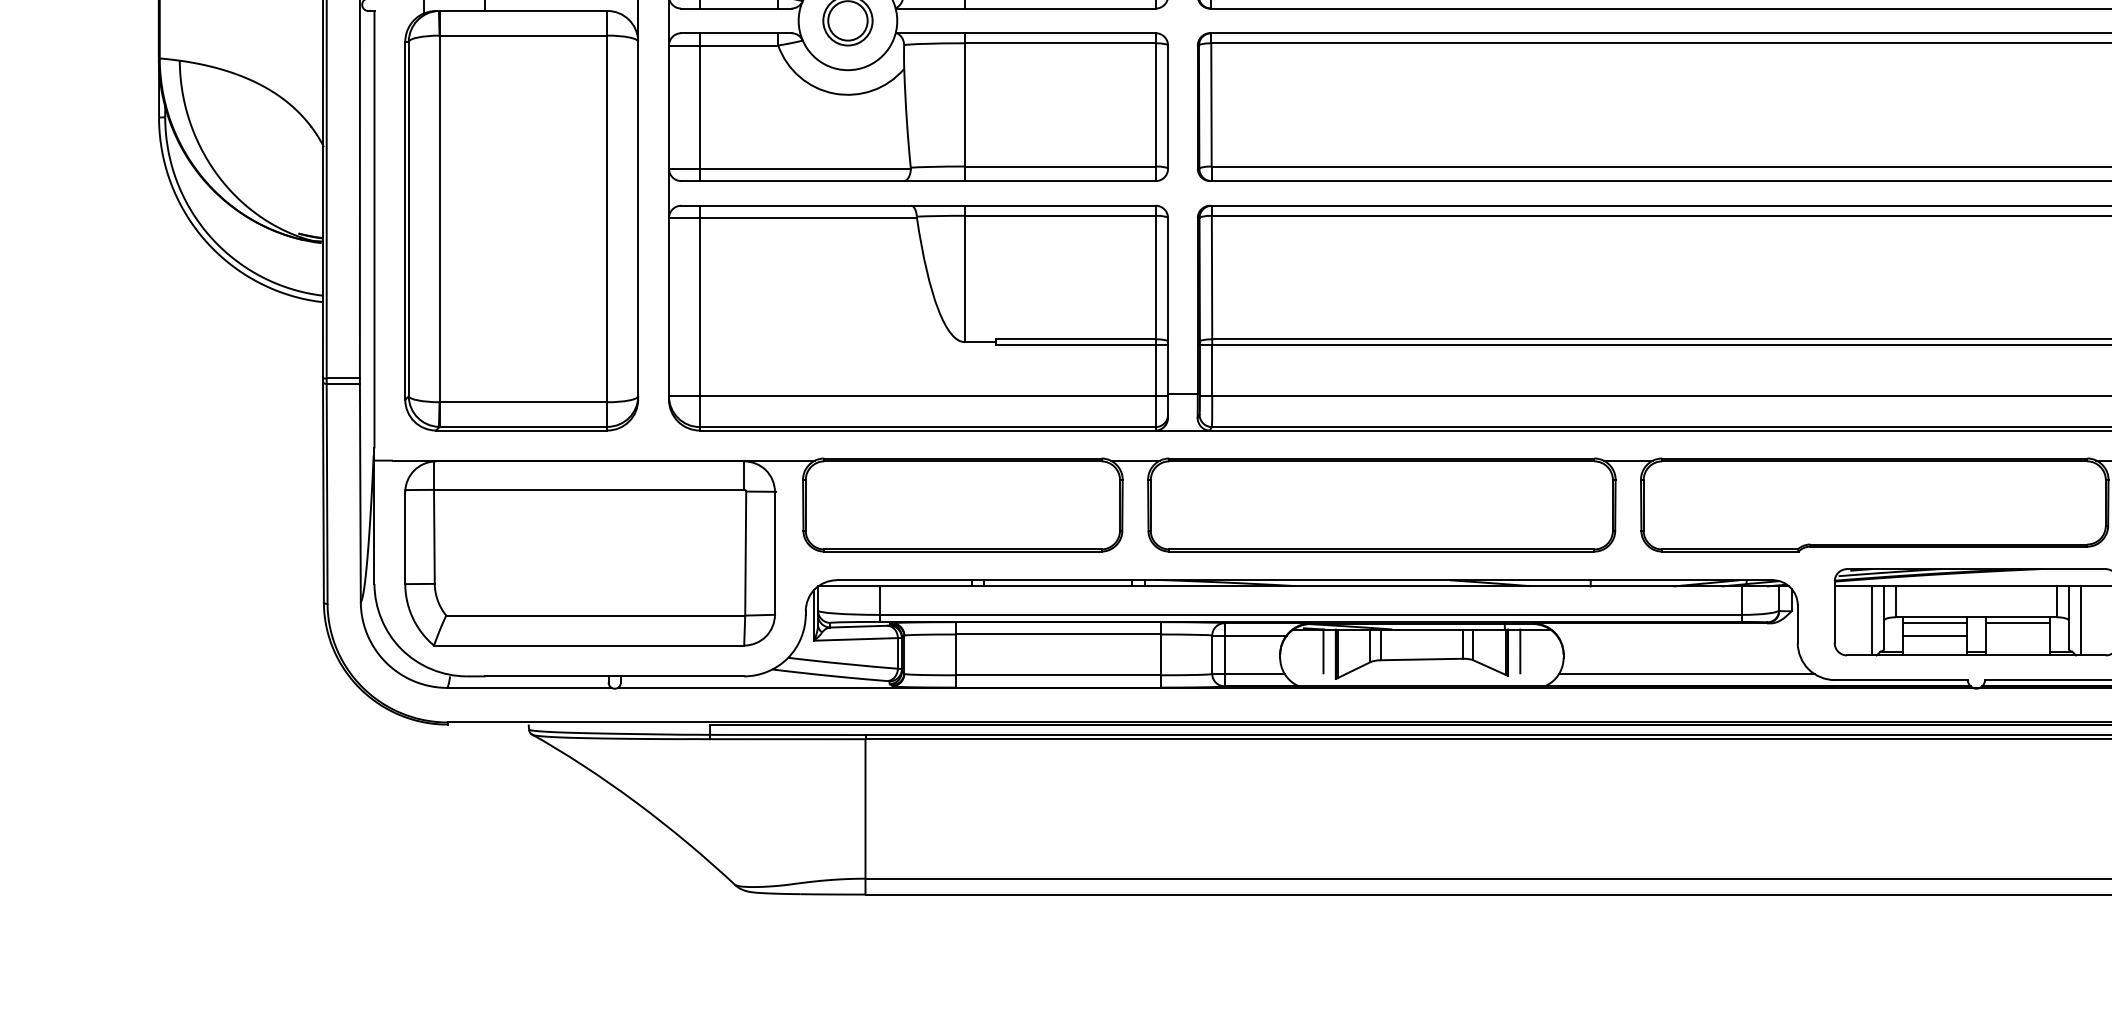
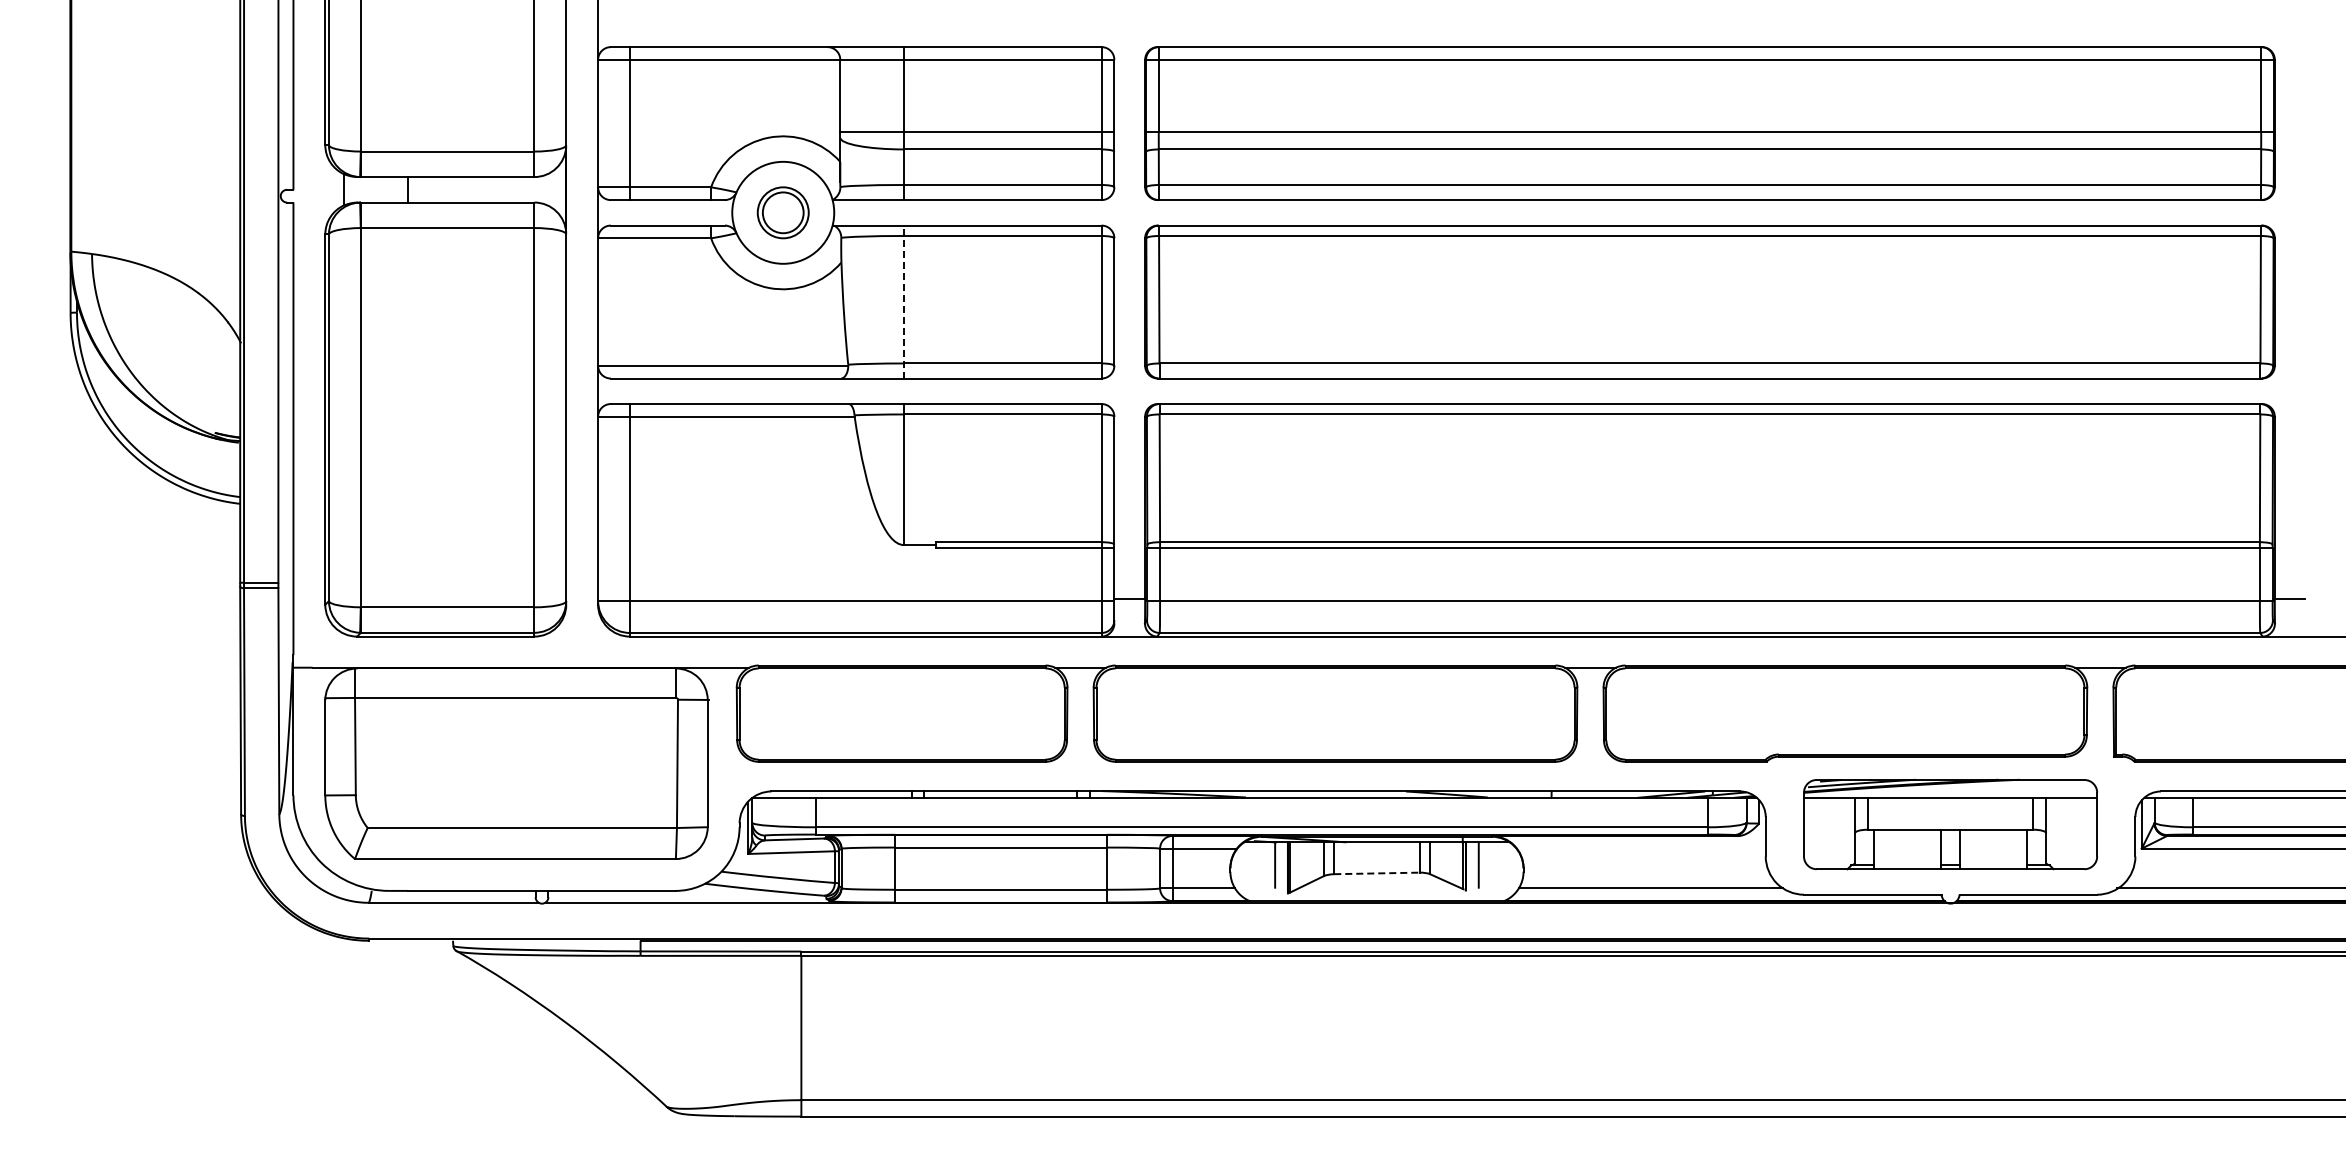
line: (699, 106) -> (629, 301), removed
line: (965, 106) -> (904, 301), solid -> dashed
line: (1871, 620) -> (1842, 833), removed
line: (2080, 620) -> (2058, 833), removed
line: (1934, 623) -> (1907, 836), removed
line: (2017, 623) -> (1993, 836), removed
line: (1934, 635) -> (1907, 848), removed
line: (1421, 659) -> (1376, 873), solid -> dashed

